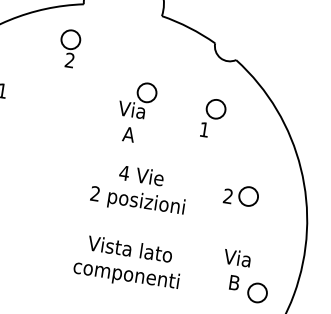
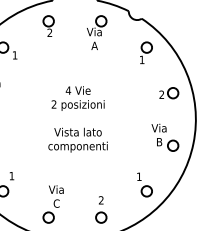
part: (137, 111) -> (97, 32), moved
part: (214, 117) -> (146, 52), moved
part: (242, 196) -> (169, 93), moved
text: (132, 226) -> (77, 119), moved

